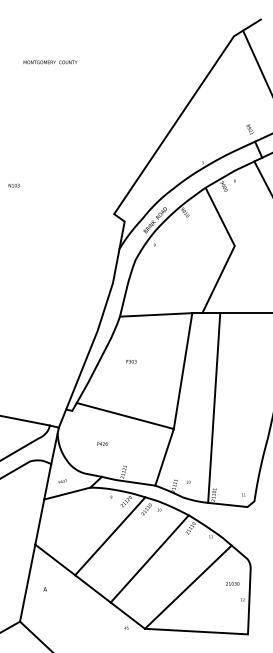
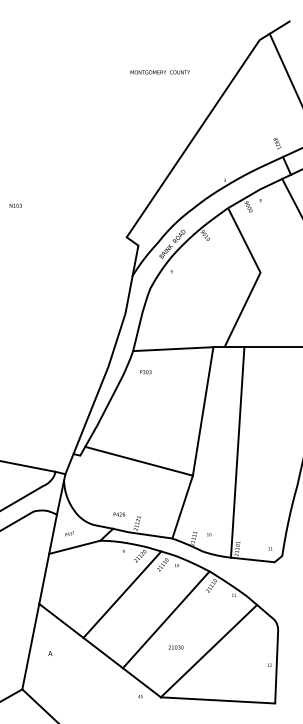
text: (50, 62) -> (160, 72), moved
text: (131, 361) -> (145, 371), moved
text: (102, 443) -> (119, 513), moved
text: (232, 583) -> (175, 647), moved

